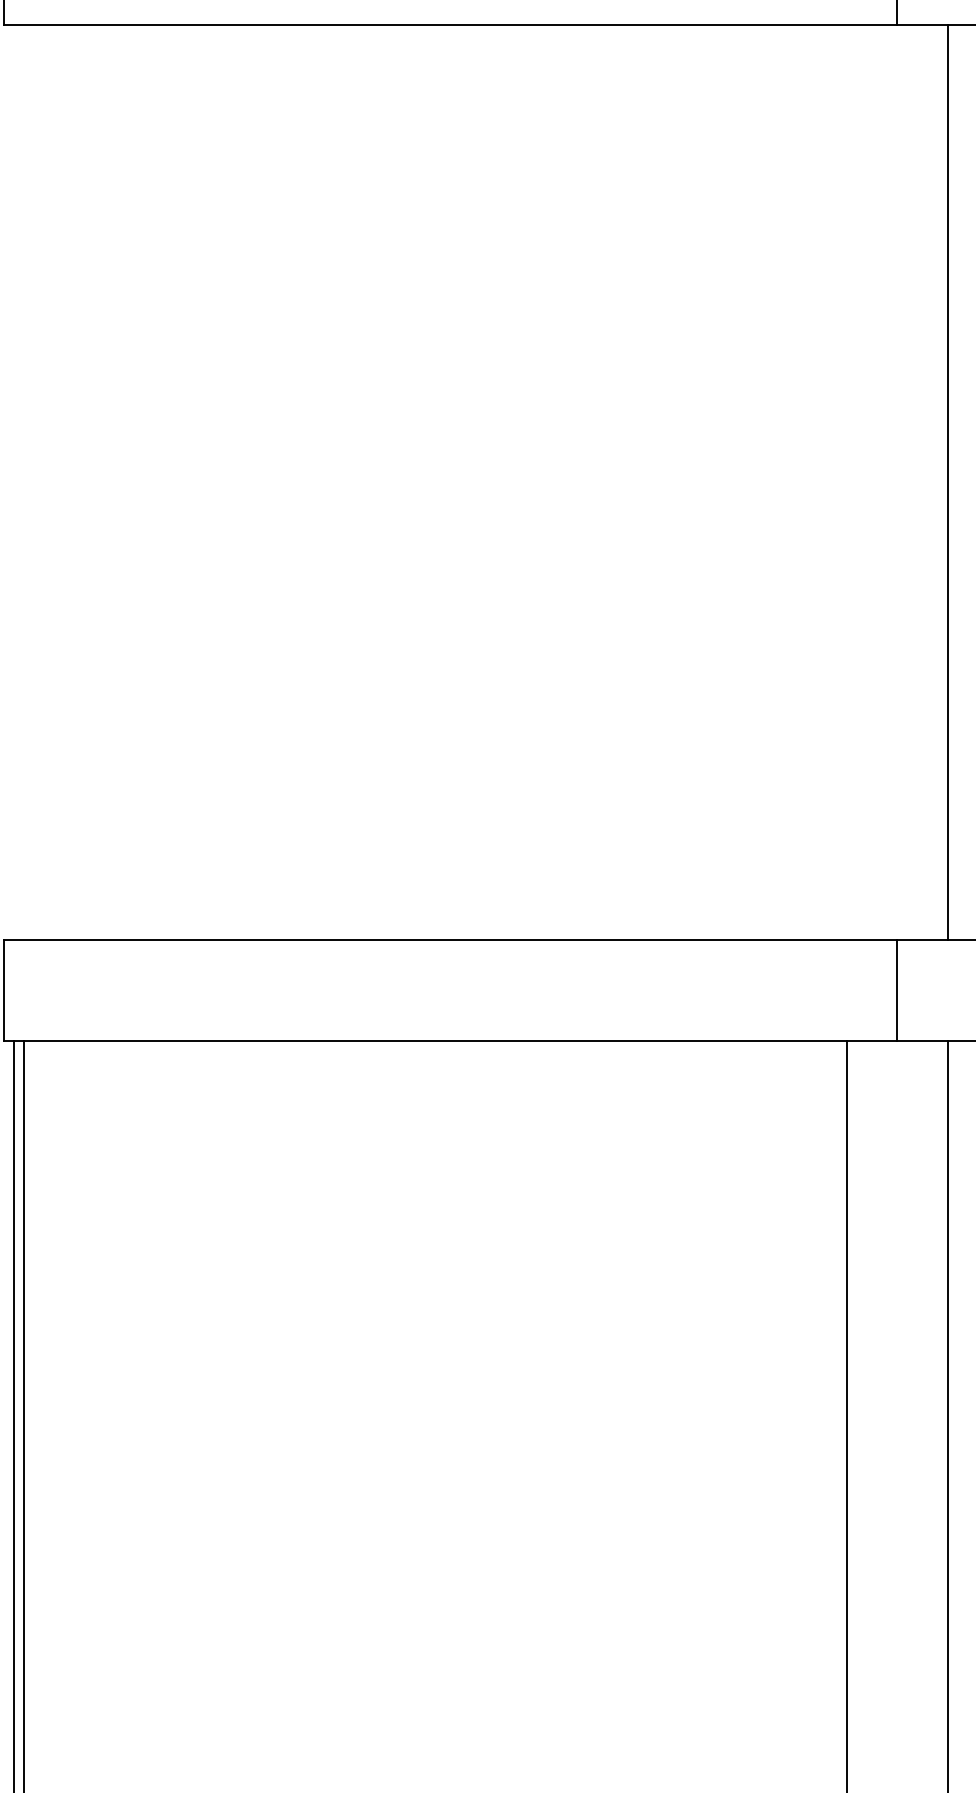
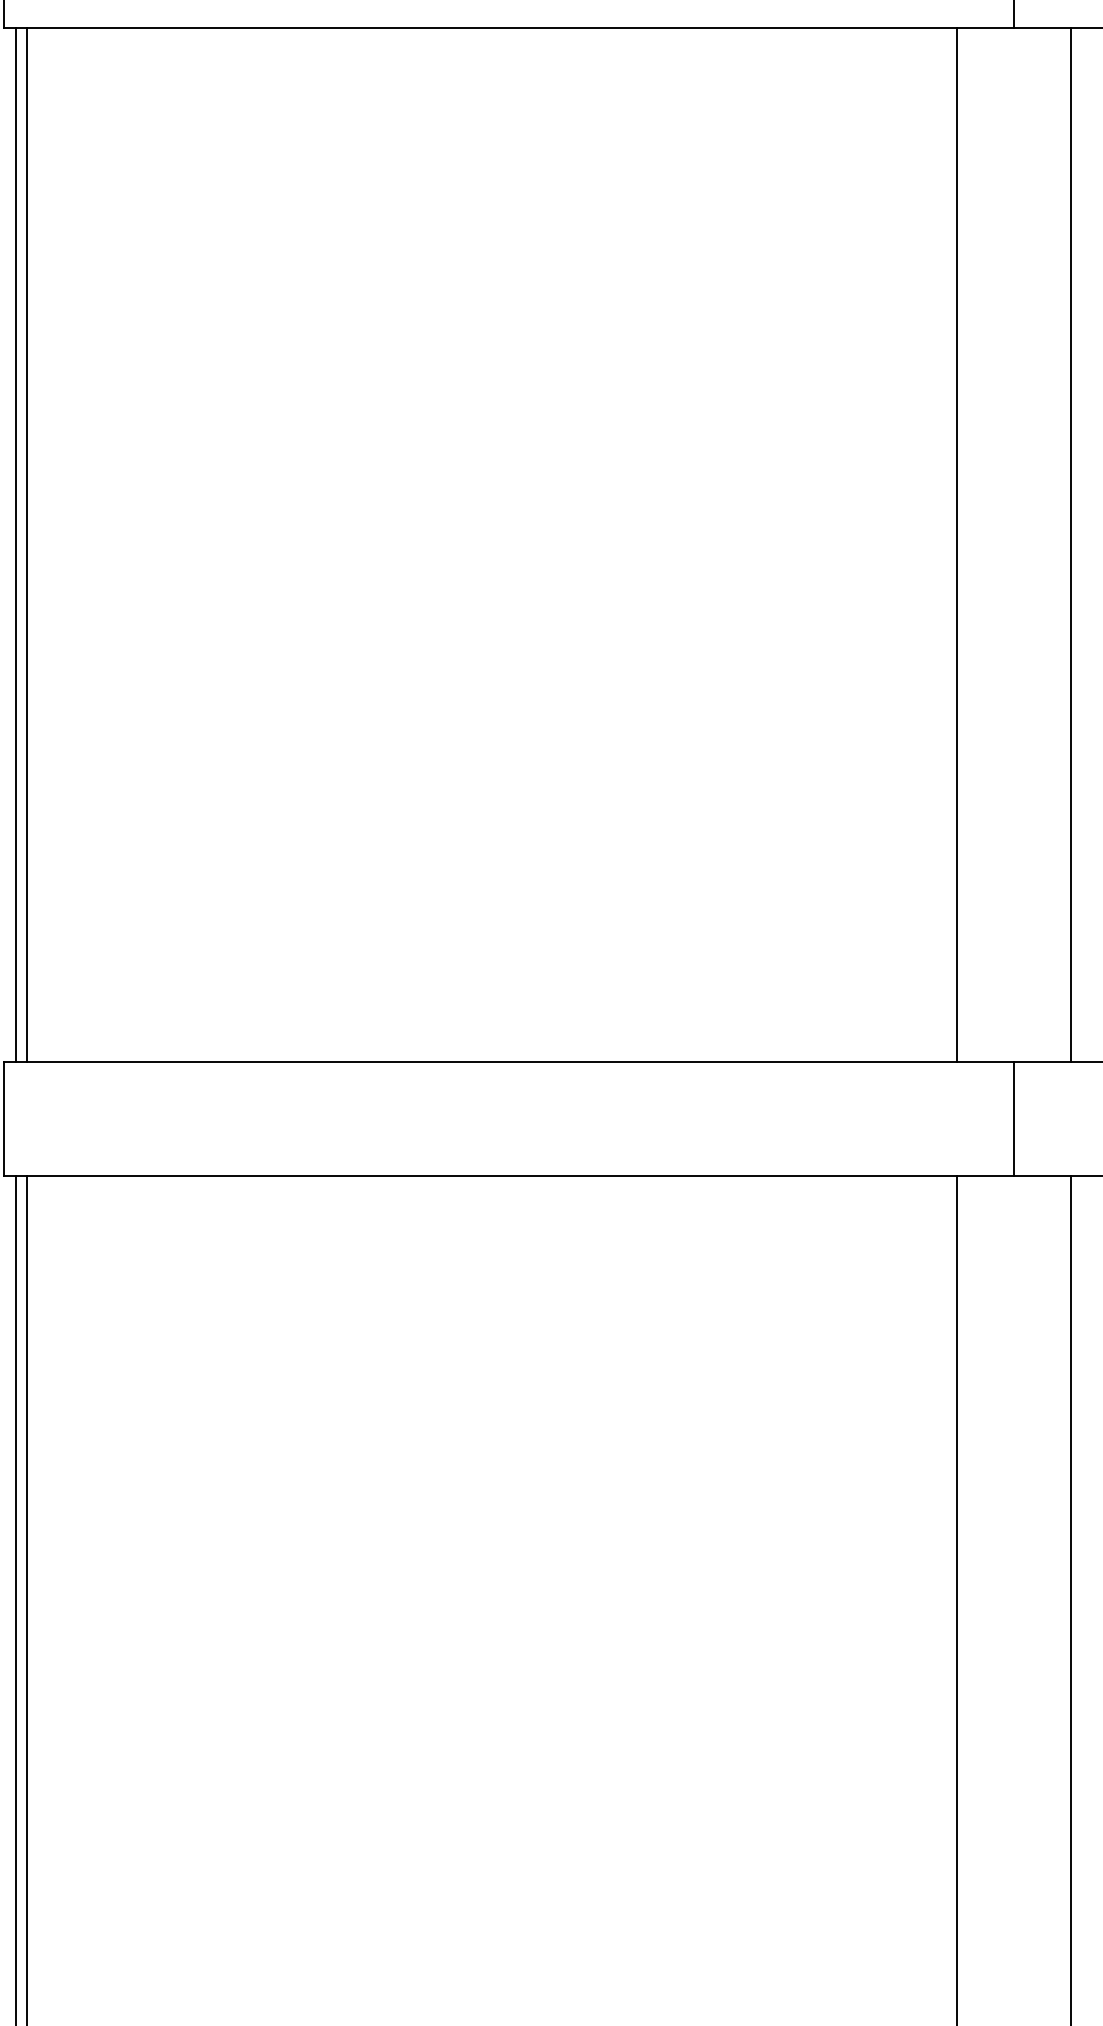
line: (13, 482) -> (15, 545), added
line: (24, 482) -> (27, 545), added
line: (847, 482) -> (957, 545), added

